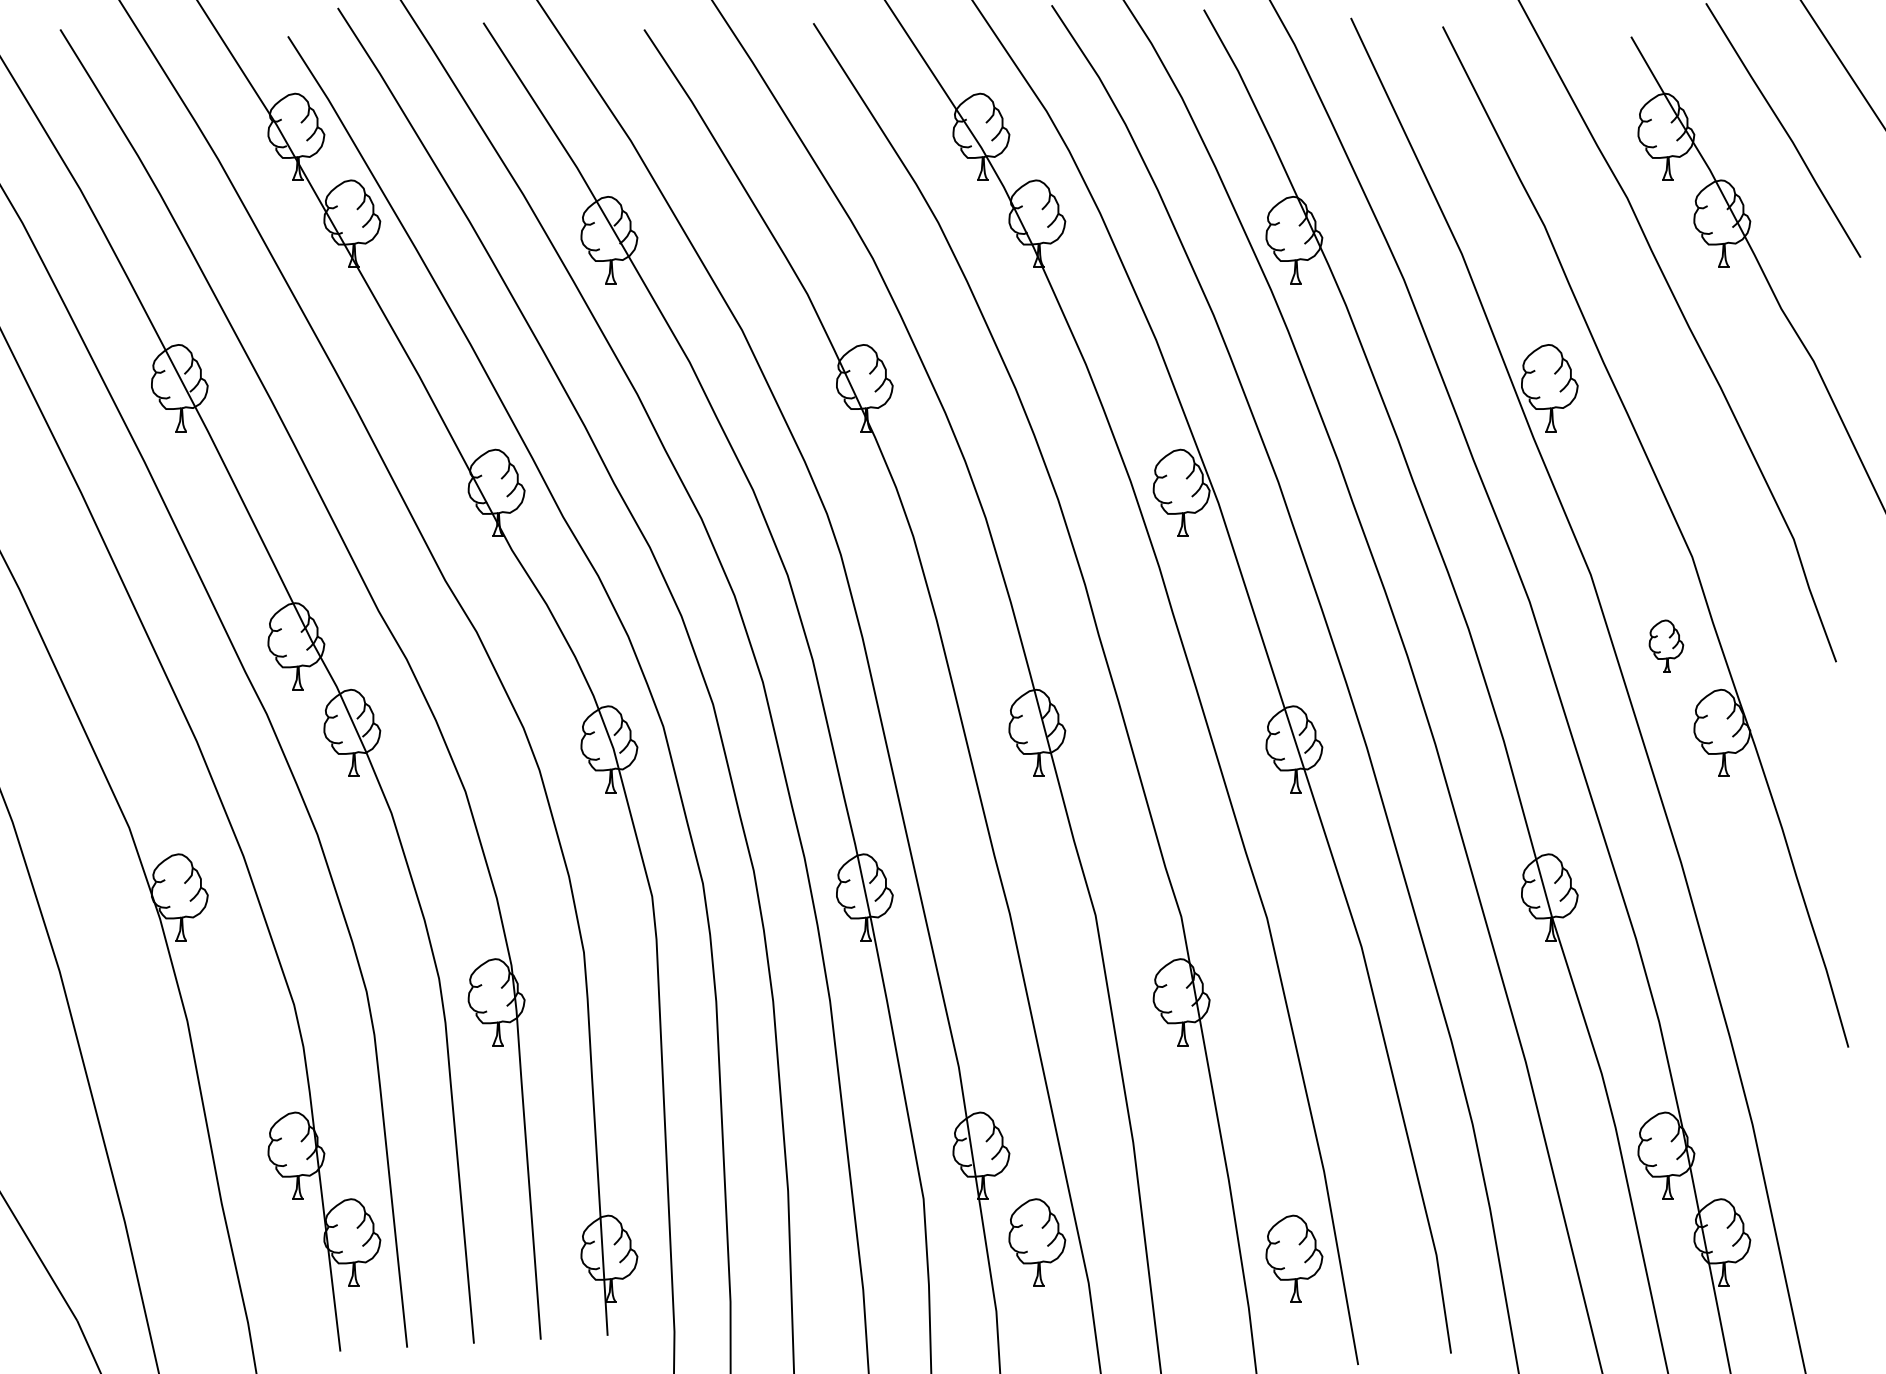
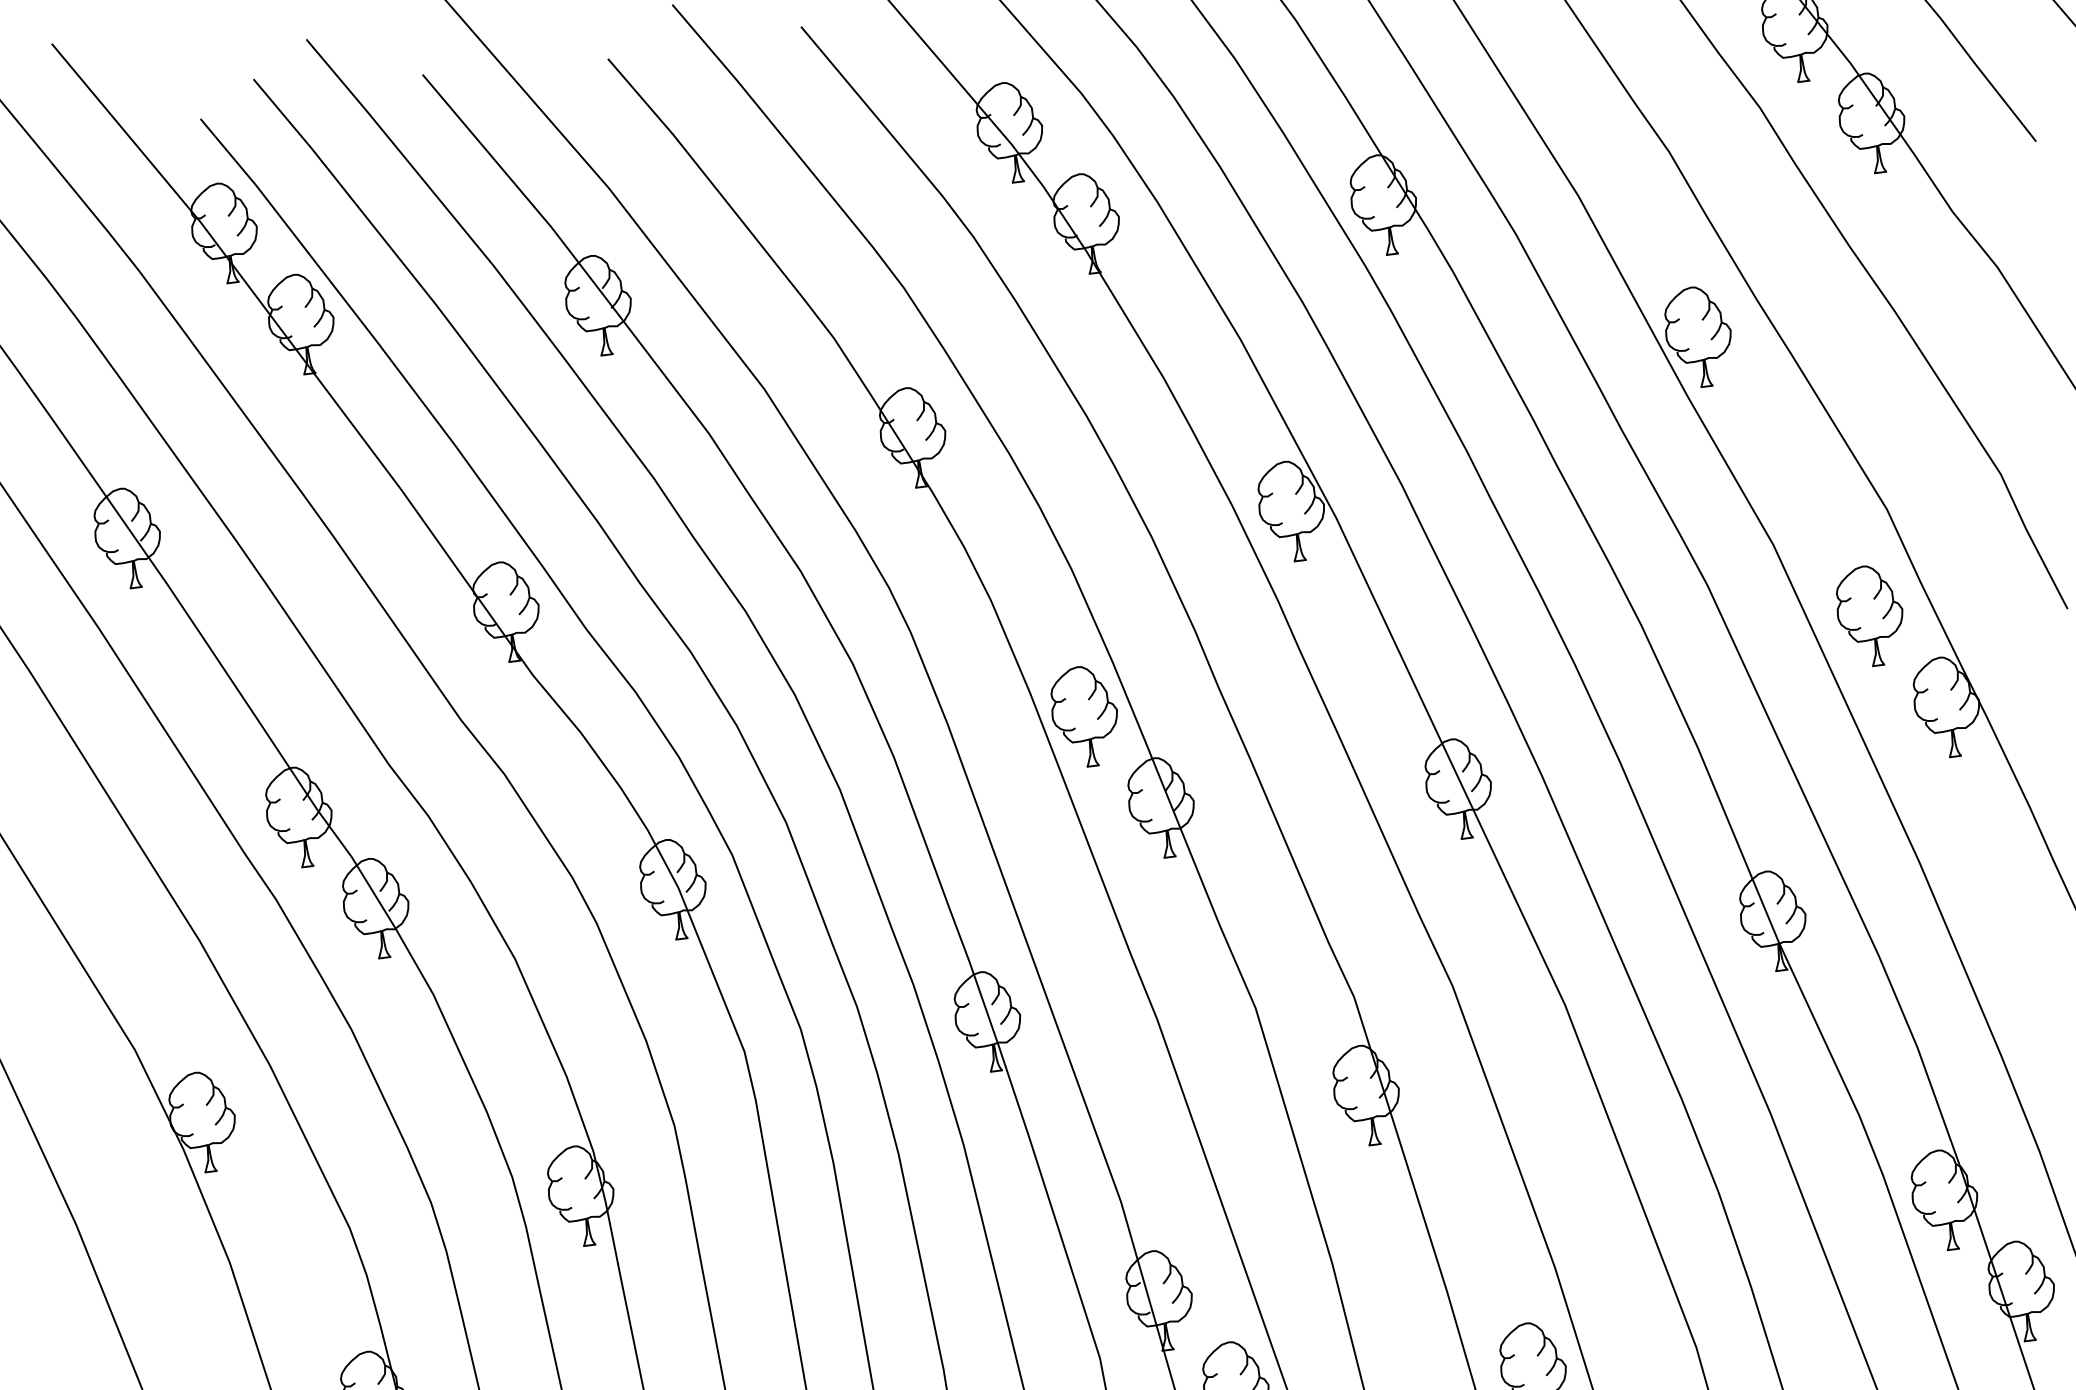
part: (981, 646) -> (1085, 716), added
part: (1666, 646) -> (1870, 616), size x1.67

